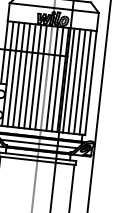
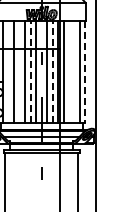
line: (12, 73) -> (8, 71), removed
line: (24, 75) -> (19, 71), removed
line: (35, 76) -> (30, 71), solid -> dashed
line: (57, 78) -> (52, 71), solid -> dashed
line: (74, 80) -> (69, 71), removed
line: (79, 81) -> (74, 71), removed
line: (90, 83) -> (85, 72), solid -> dashed

